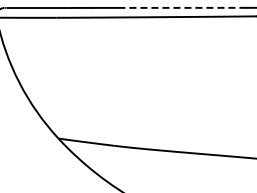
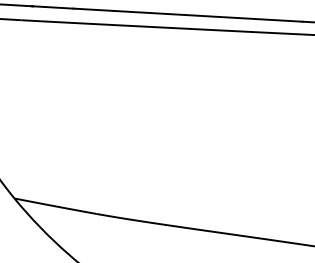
line: (182, 7) -> (208, 15), dashed -> solid

